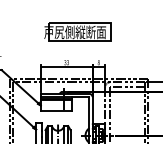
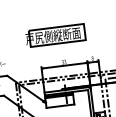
part: (77, 31) -> (55, 35), moved

